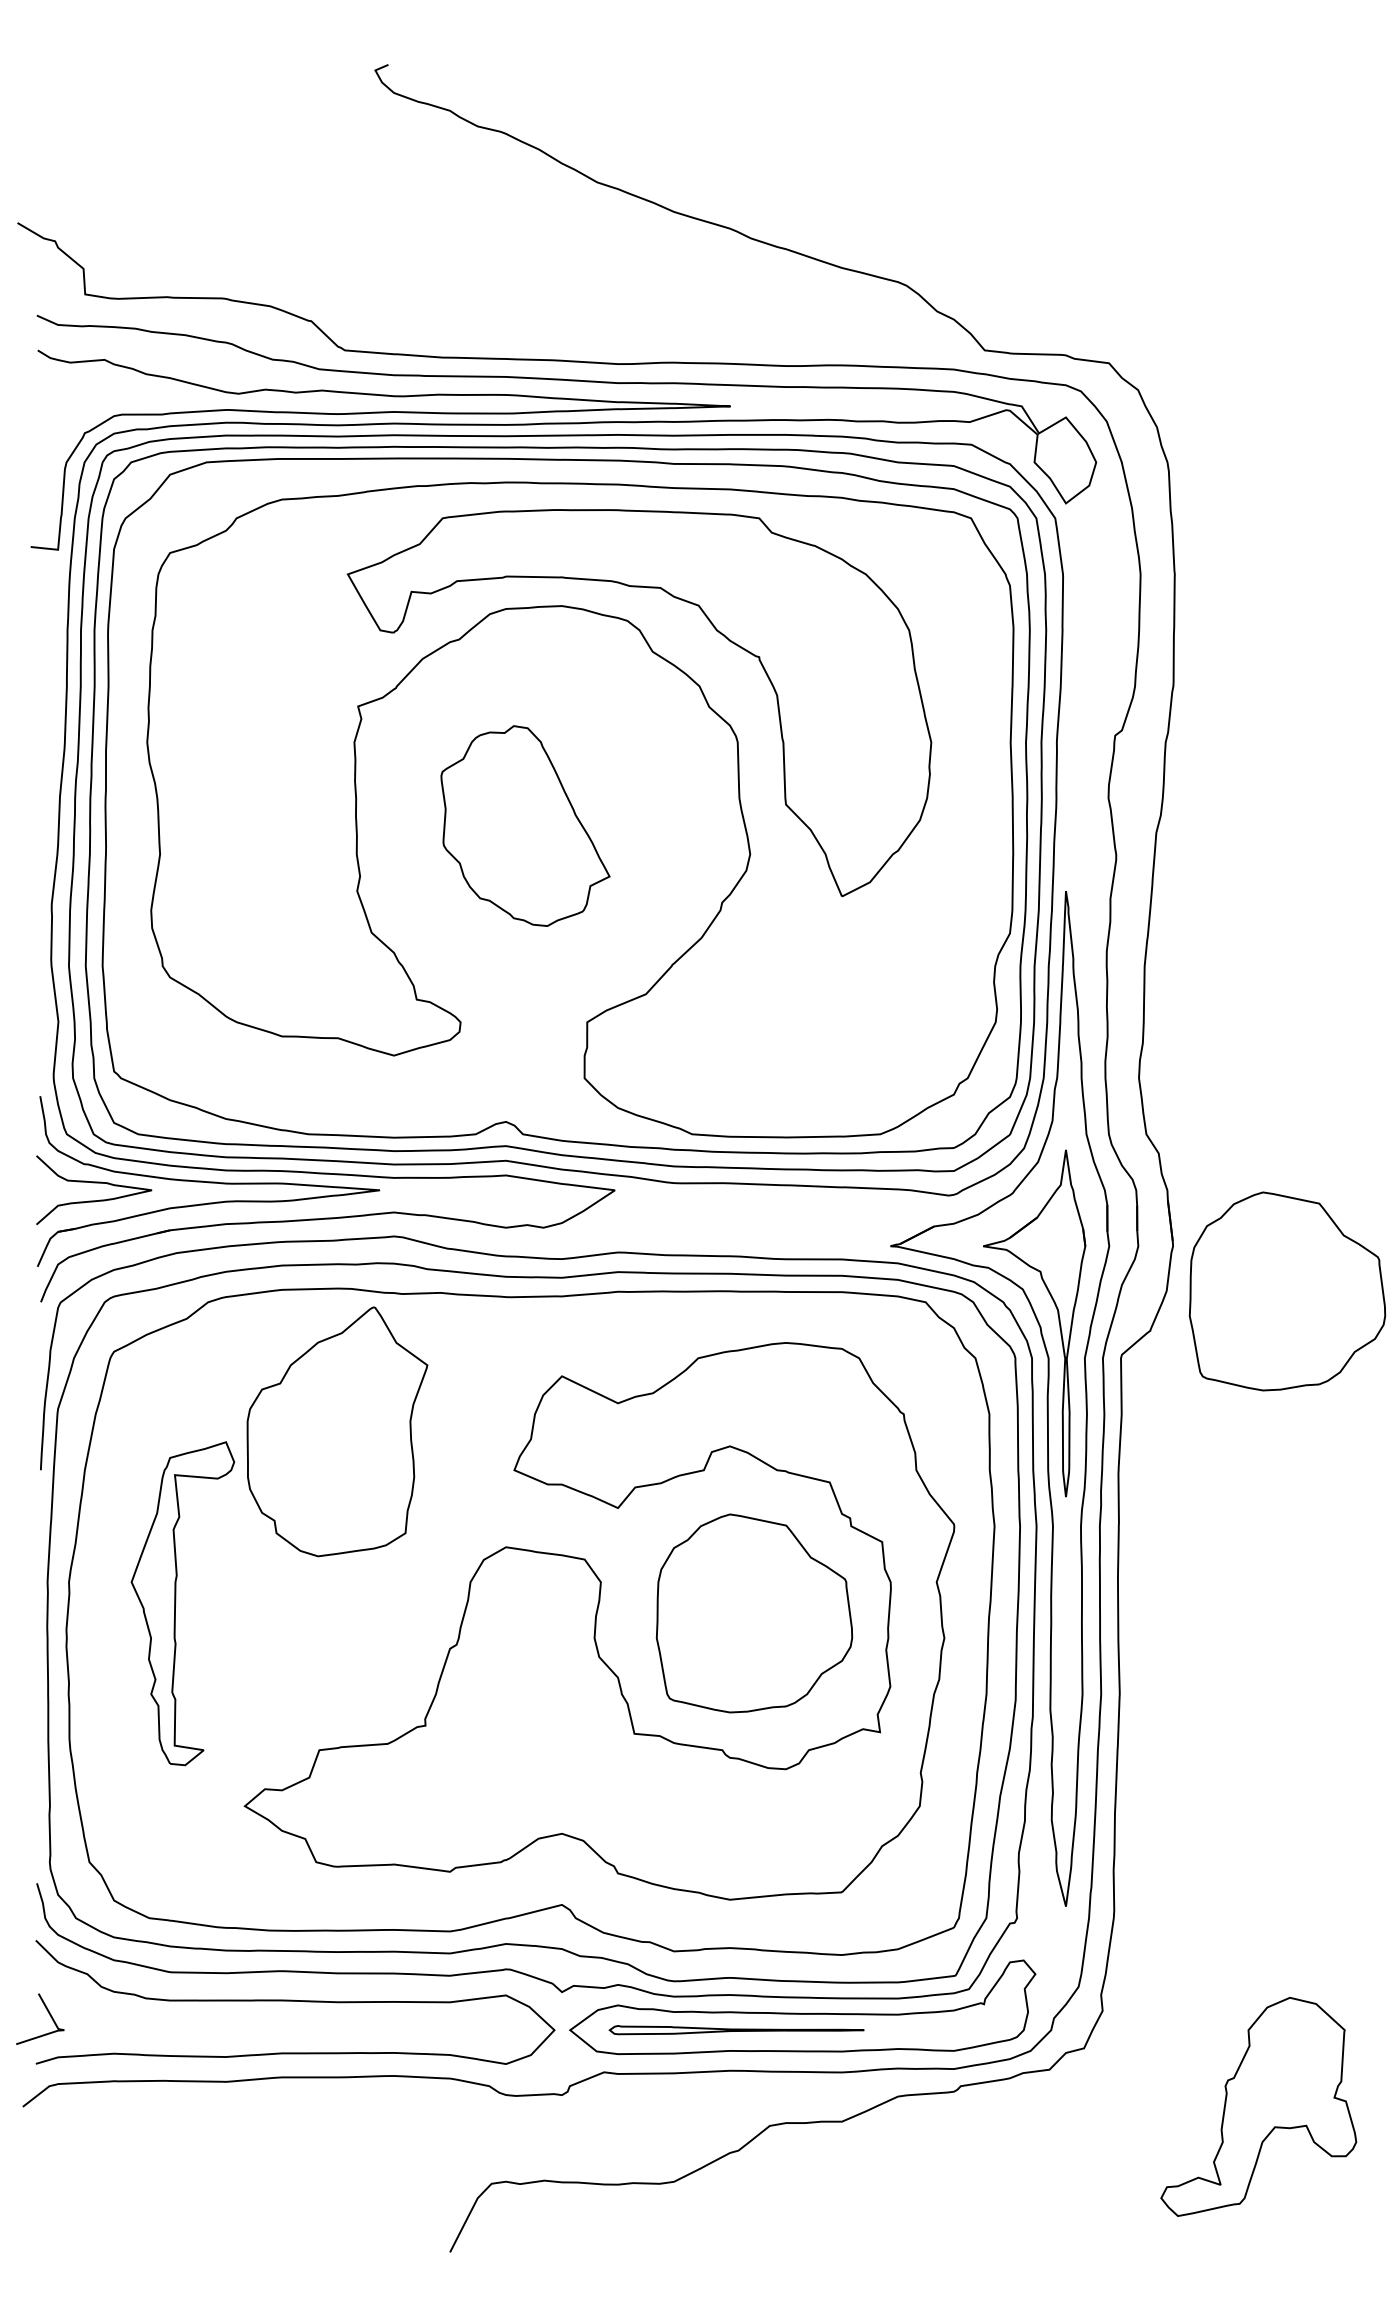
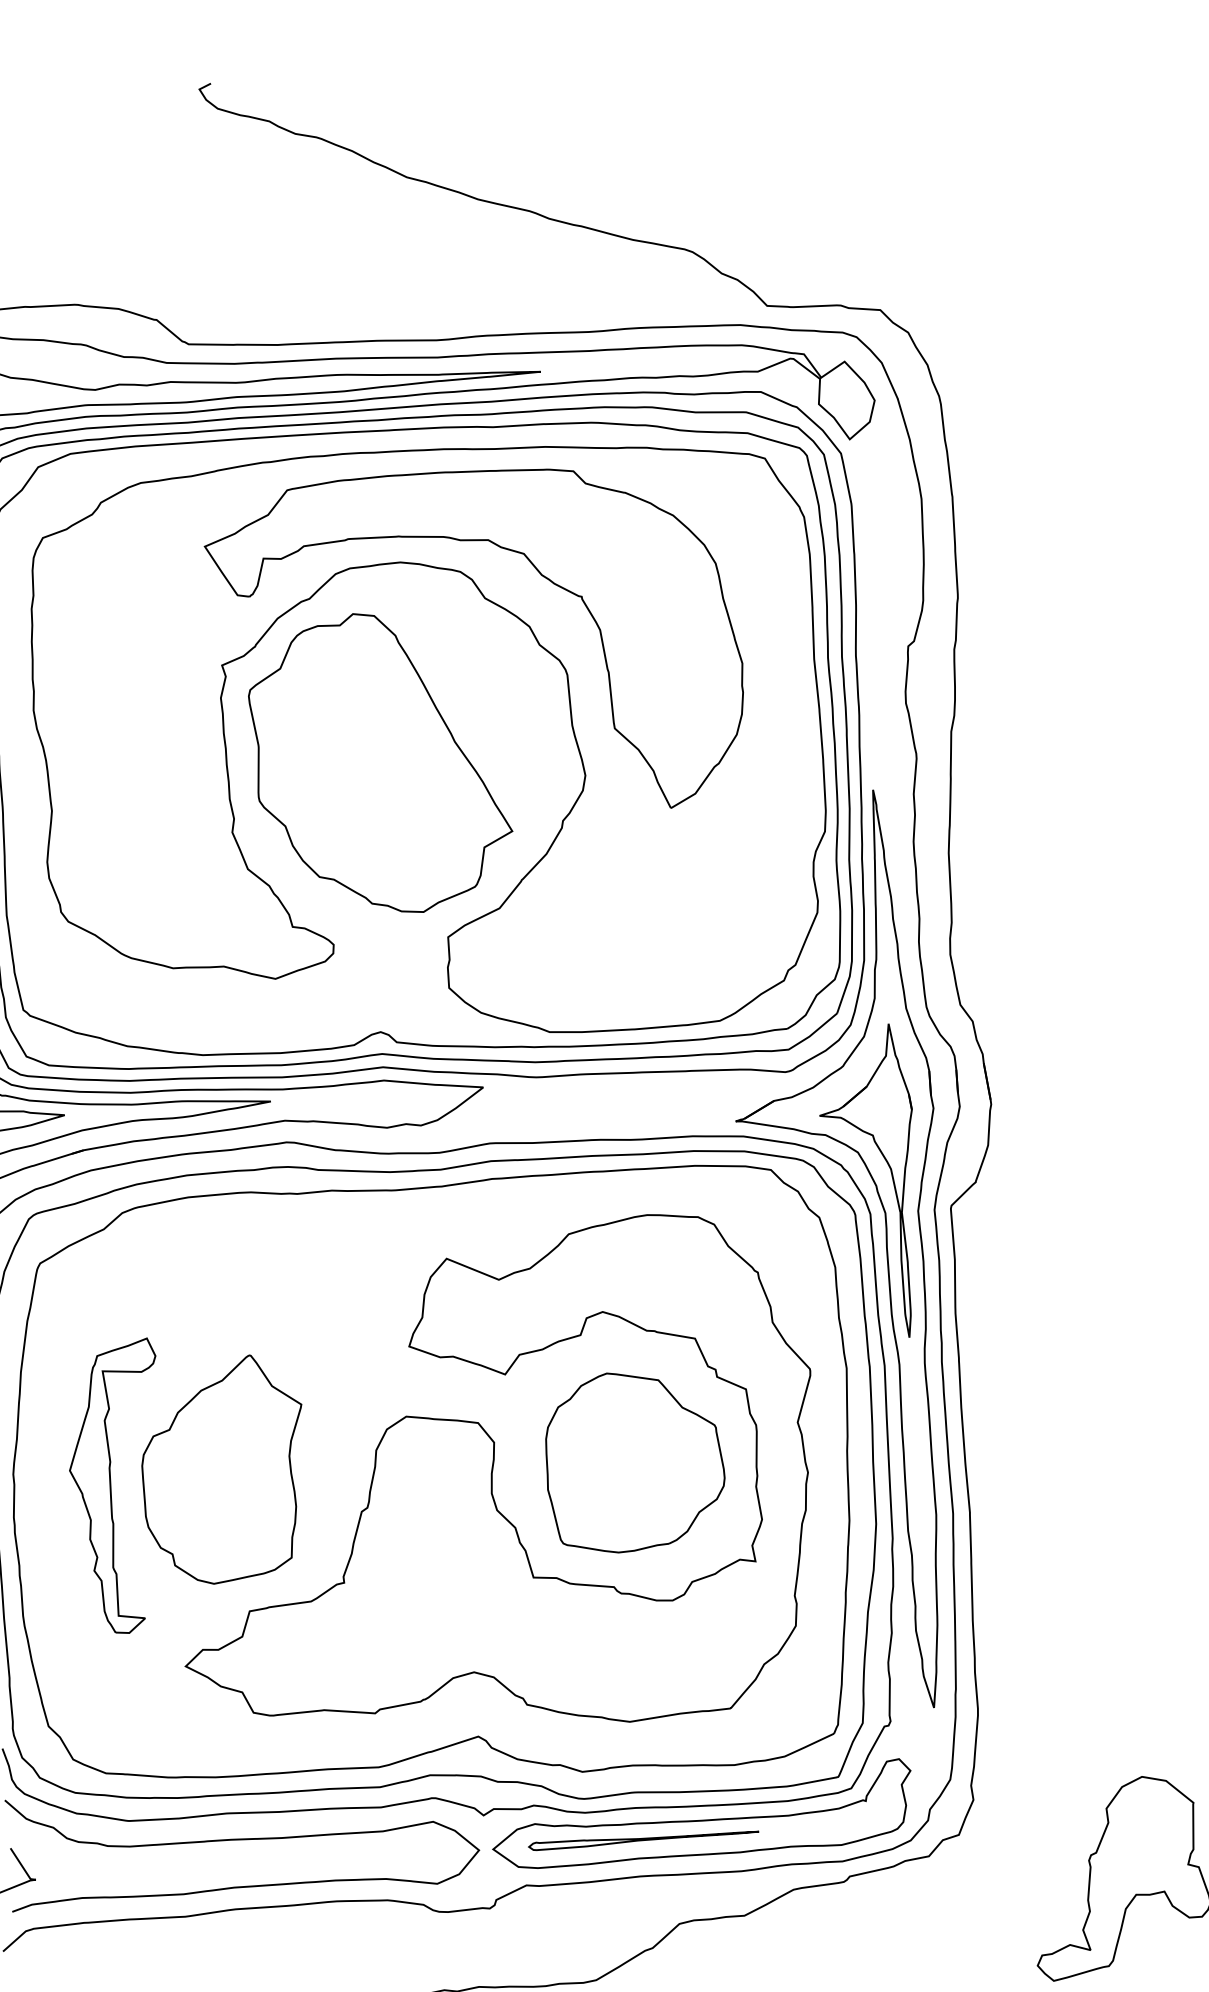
part: (525, 825) -> (380, 762), size x1.67
part: (1287, 1291) -> (1097, 1138), removed
part: (337, 1431) -> (224, 1469), moved

